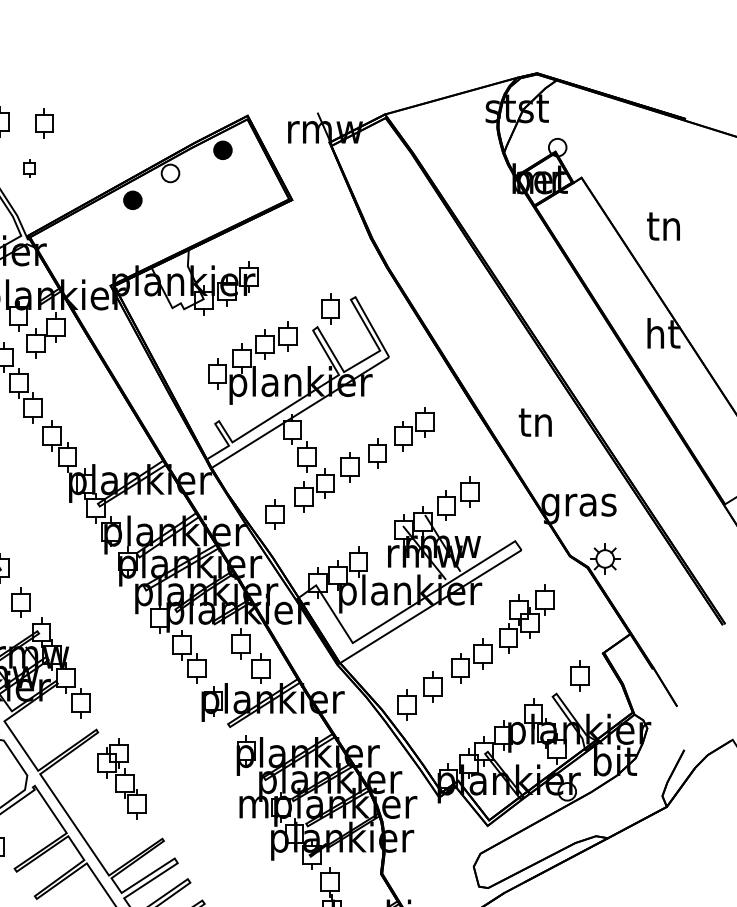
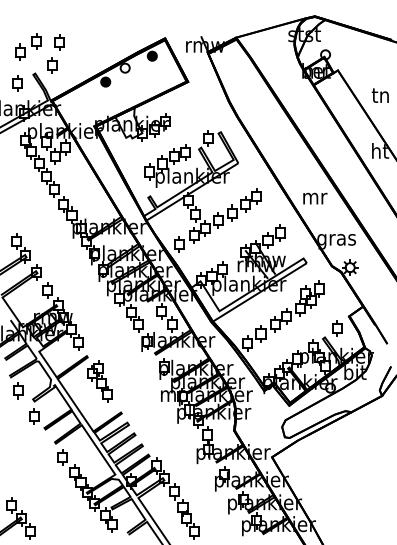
part: (30, 168) -> (52, 65), size x1.67
text: (538, 421) -> (315, 196), tn -> mr

